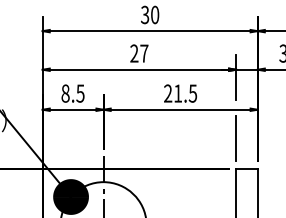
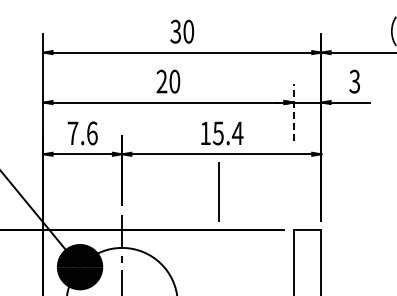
text: (144, 53) -> (174, 81), 27 -> 20
line: (236, 77) -> (293, 112), solid -> dashed
text: (72, 93) -> (82, 133), 8.5 -> 7.6
text: (180, 93) -> (221, 133), 21.5 -> 15.4
line: (236, 138) -> (218, 191), moved

